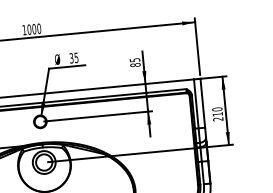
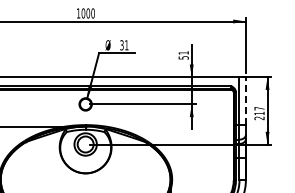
text: (76, 58) -> (126, 45), 35 -> 31
text: (135, 62) -> (183, 55), 85 -> 51
line: (202, 102) -> (245, 100), solid -> dashed
text: (217, 109) -> (259, 108), 210 -> 217

